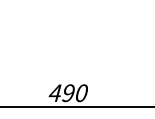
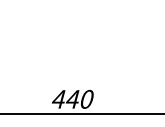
text: (68, 93) -> (72, 99), 490 -> 440

